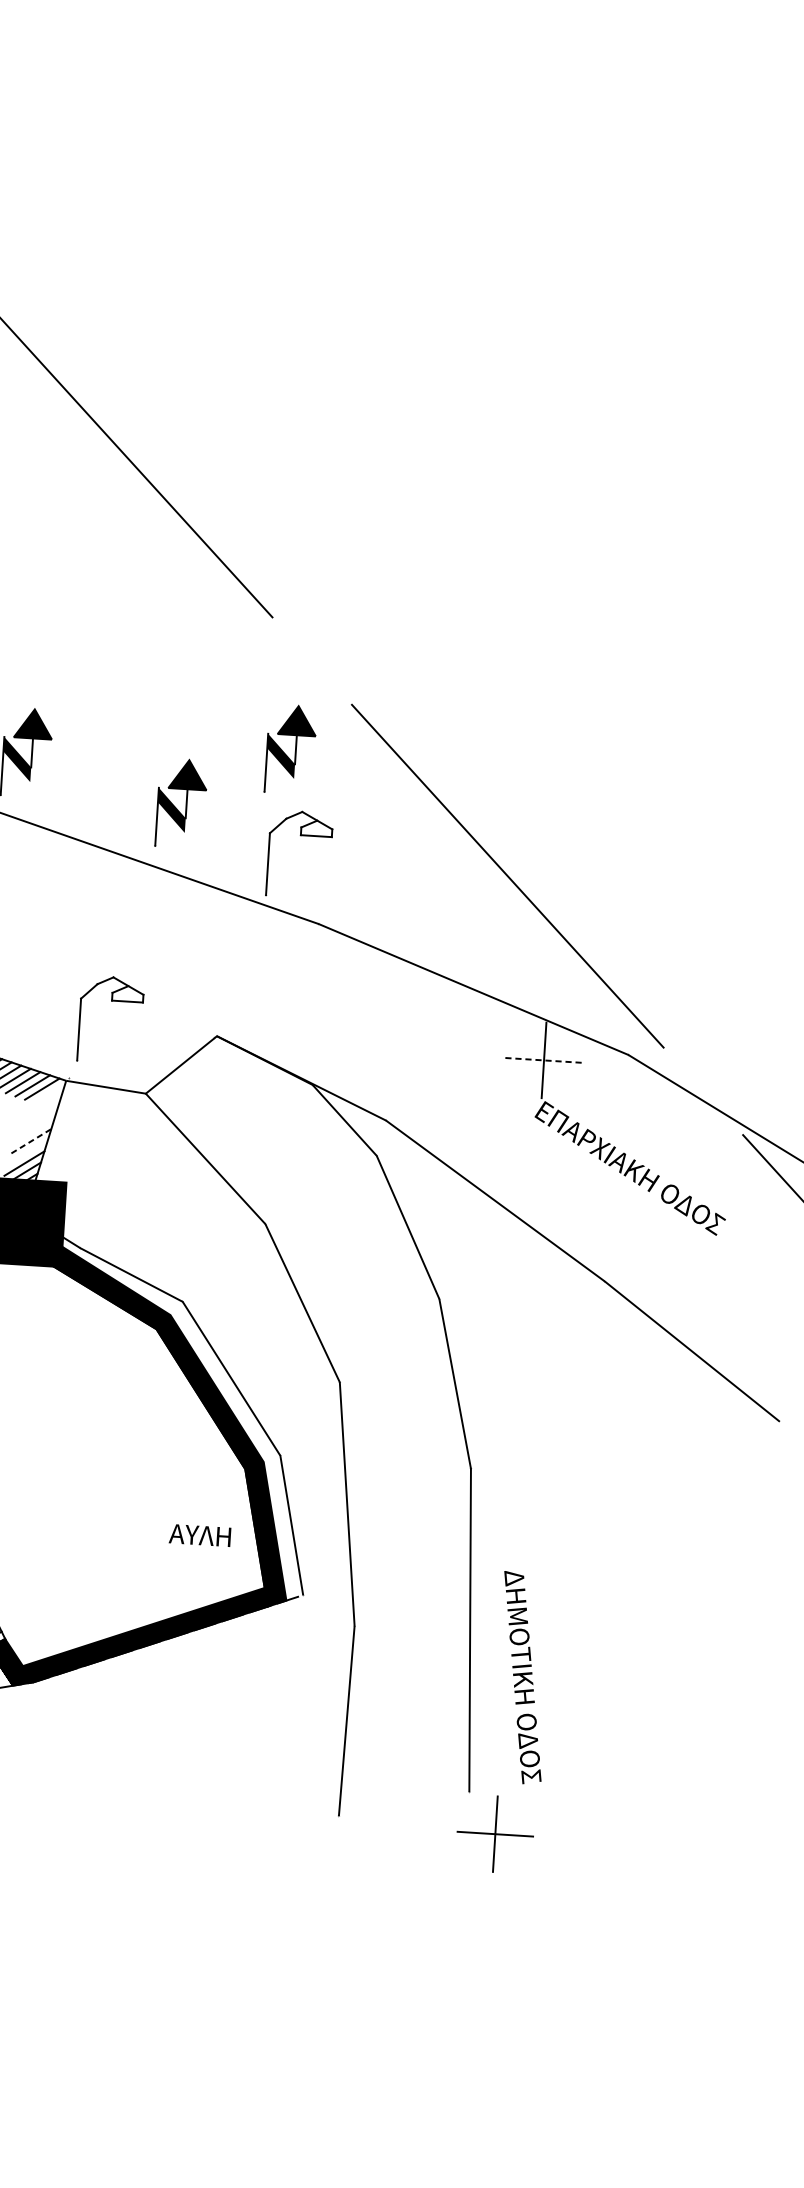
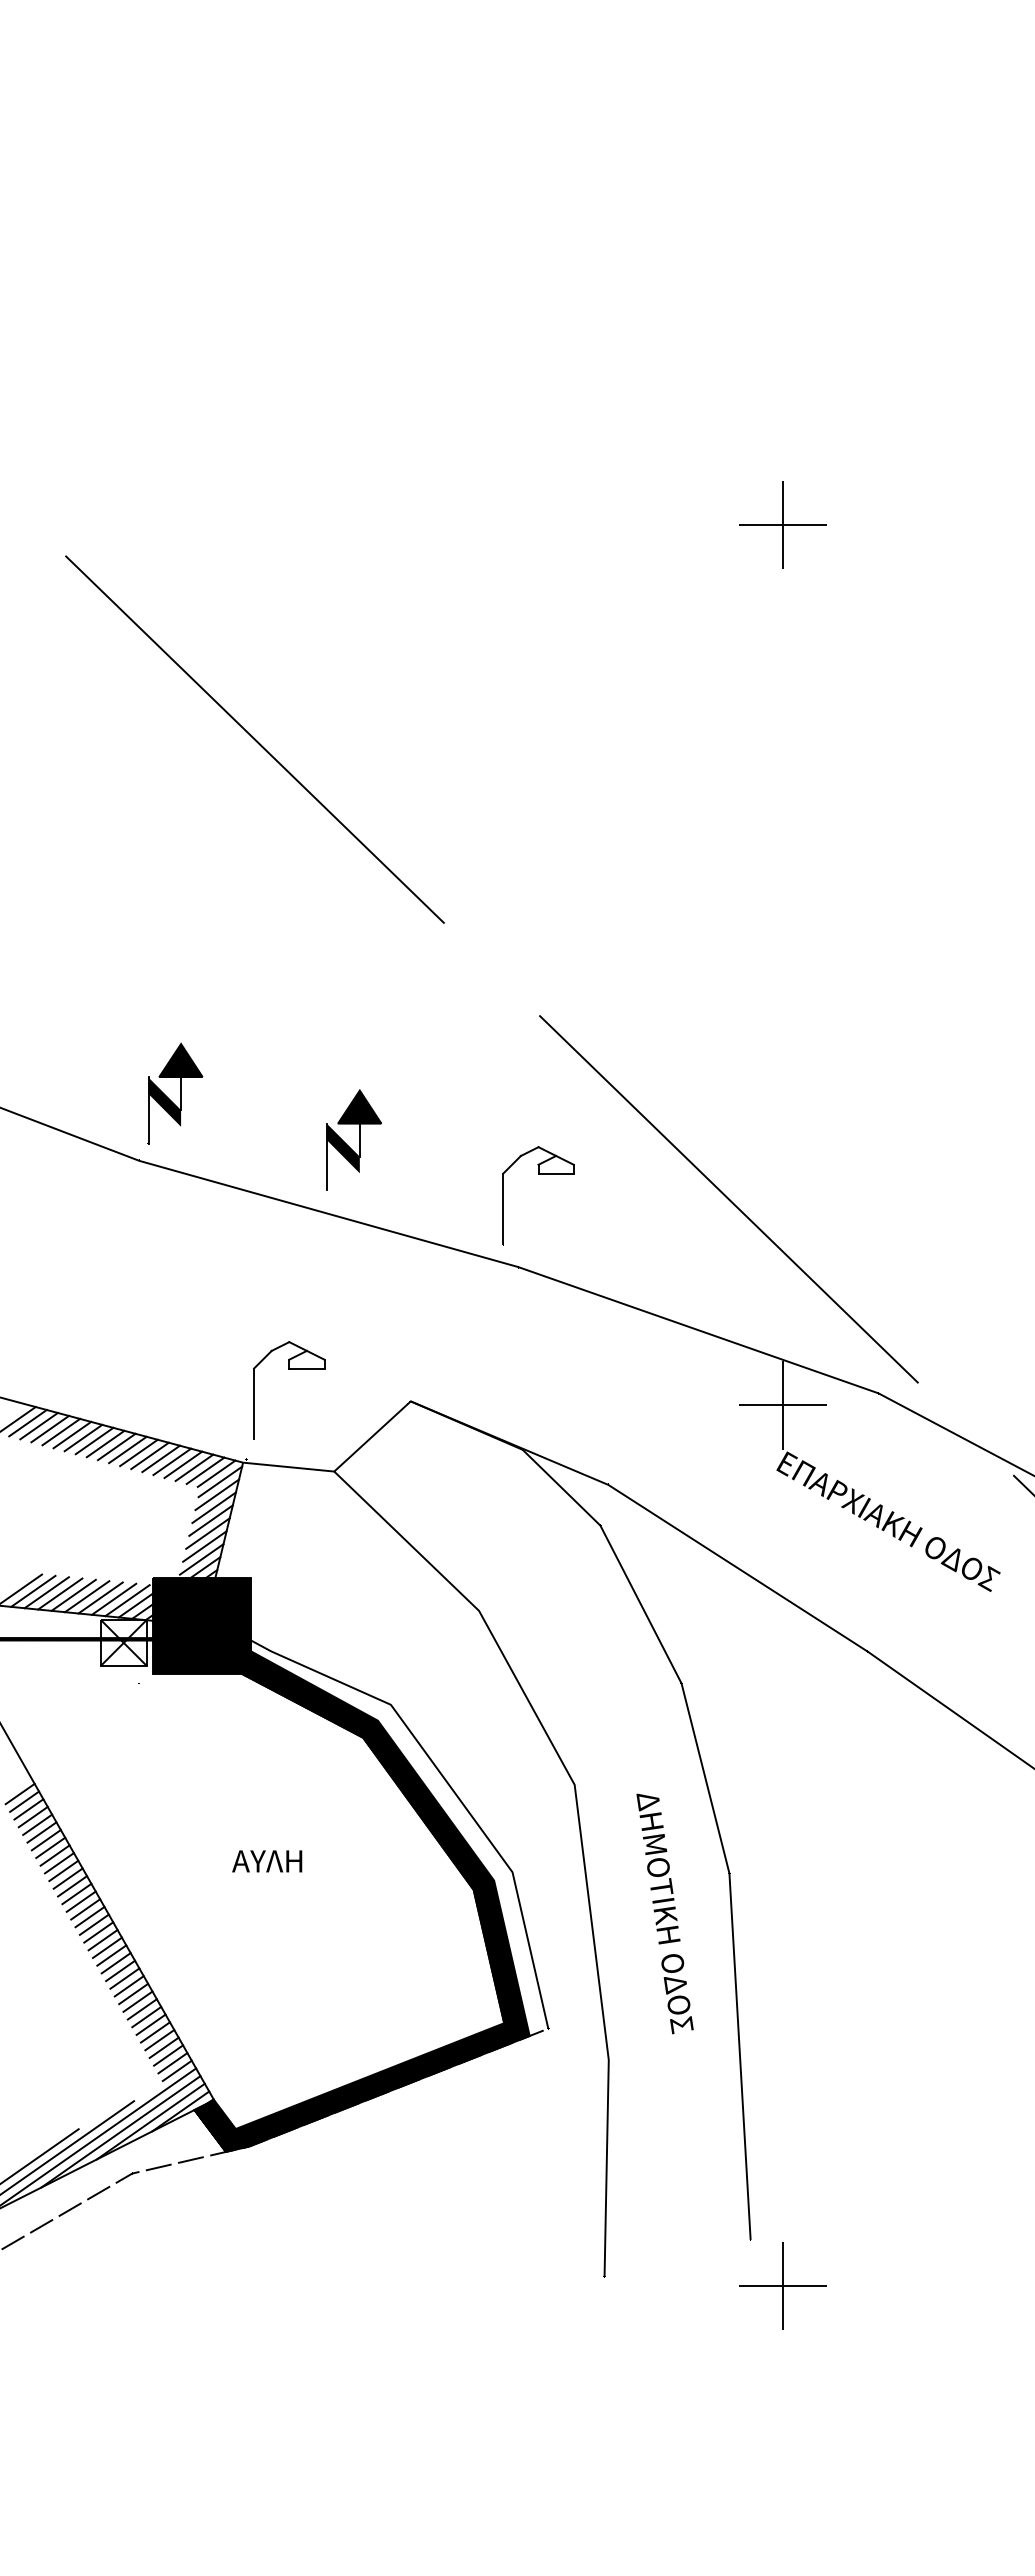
part: (592, 286) -> (782, 524), added
part: (290, 748) -> (473, 1070), removed
part: (300, 835) -> (538, 1174), moved
line: (544, 1060) -> (783, 1405), dashed -> solid
line: (45, 1096) -> (220, 1481), added
line: (41, 1107) -> (217, 1494), added
line: (37, 1118) -> (213, 1507), added
line: (34, 1129) -> (210, 1520), added
line: (31, 1141) -> (207, 1533), dashed -> solid
line: (27, 1152) -> (204, 1546), added
text: (200, 1535) -> (267, 1861), moved
text: (522, 1677) -> (664, 1913), moved

